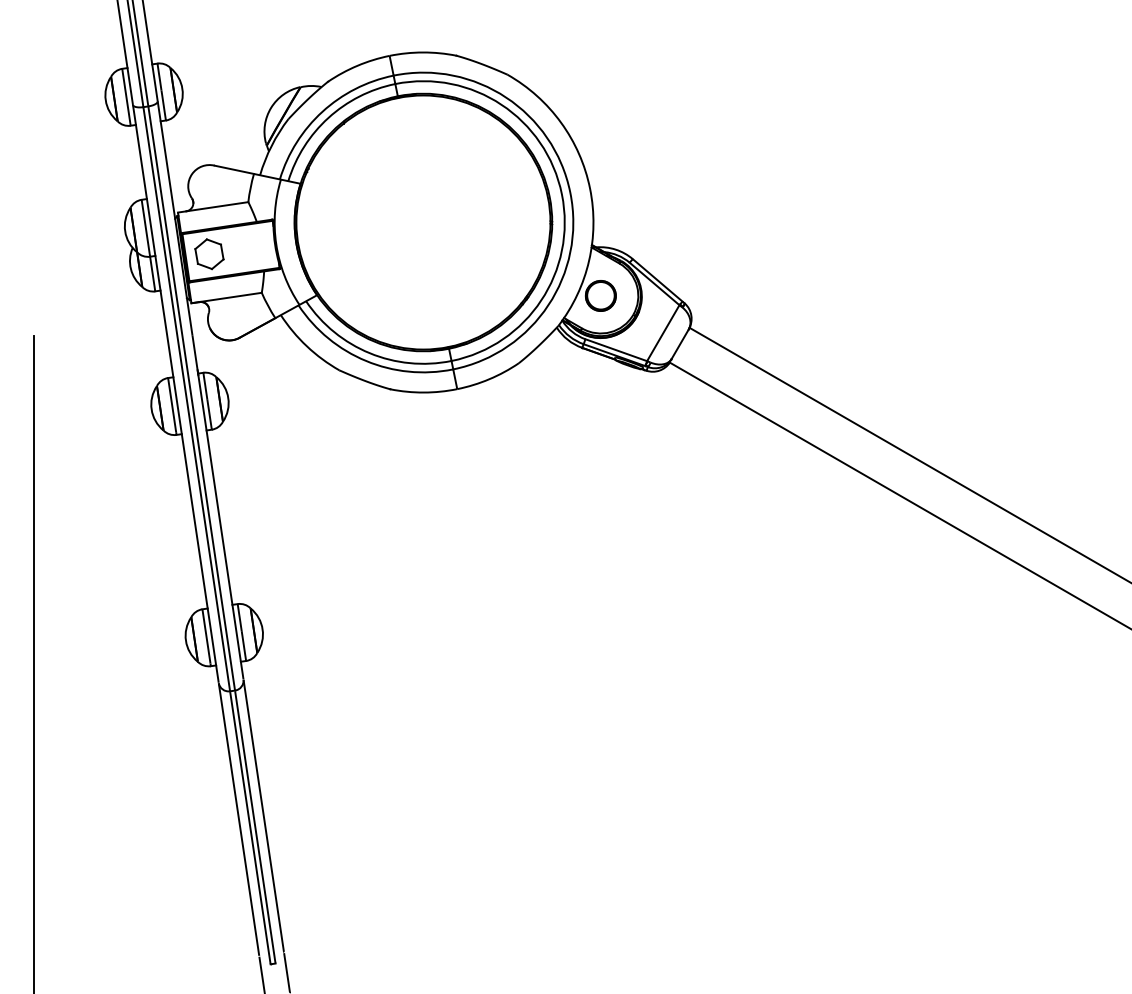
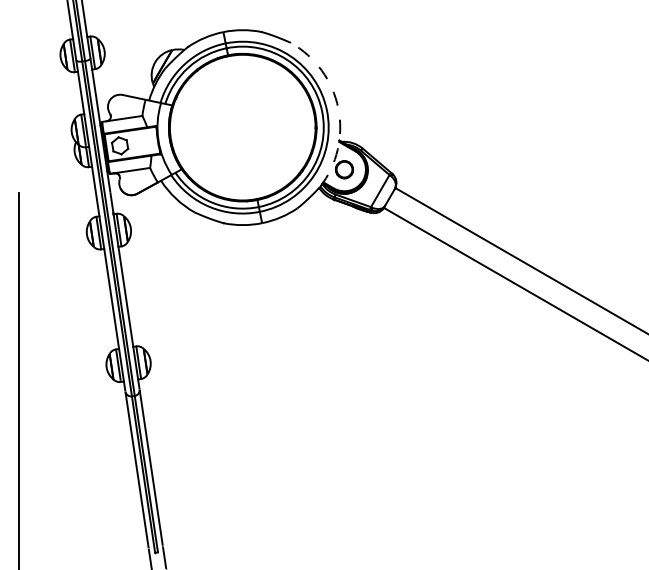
arc: (590, 189) -> (338, 108), solid -> dashed

